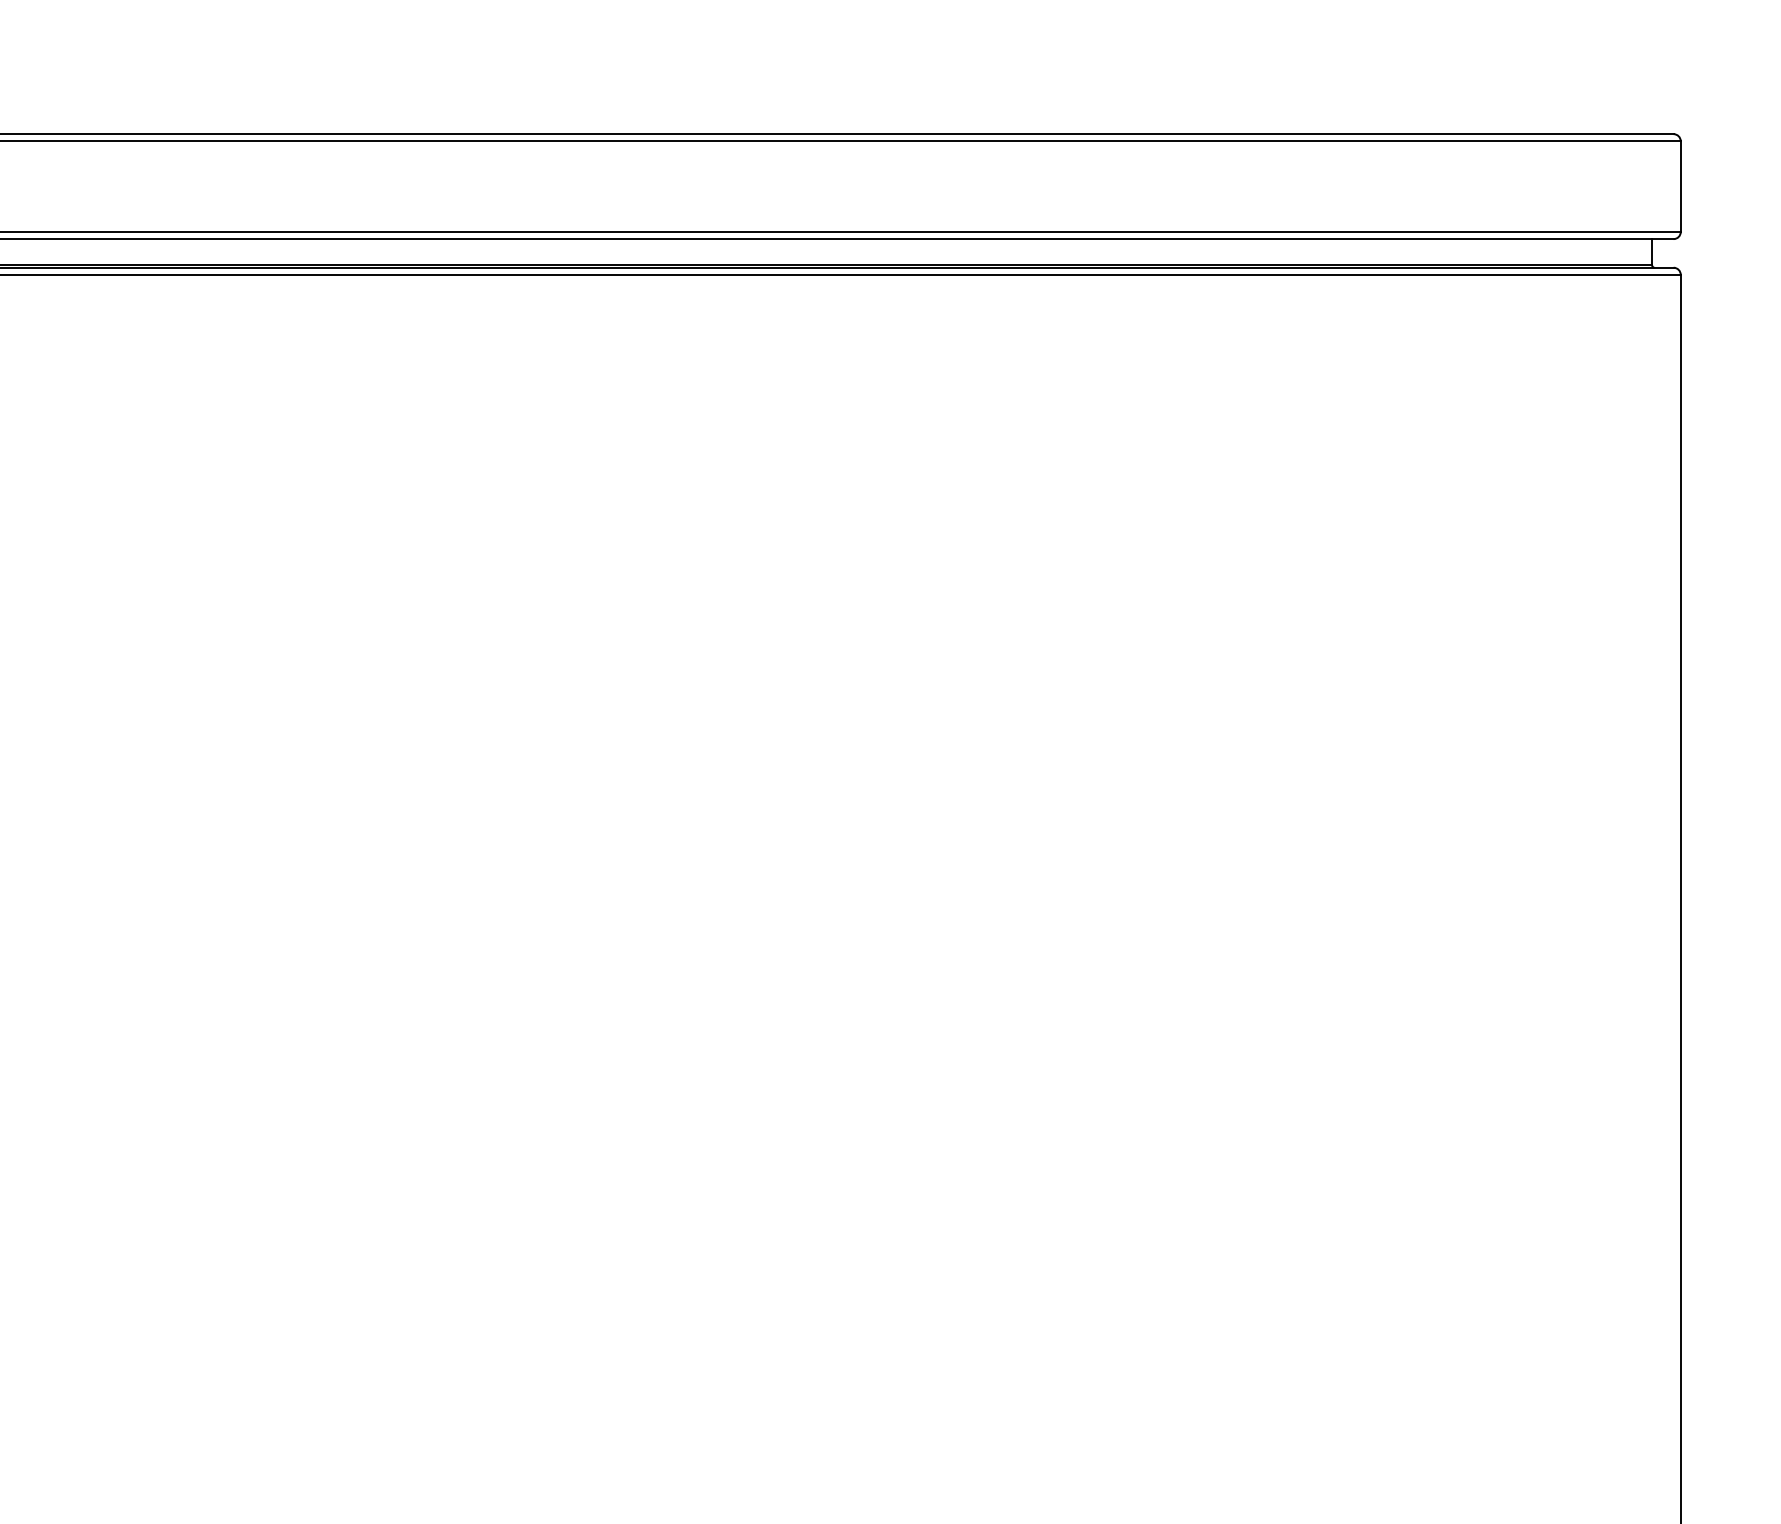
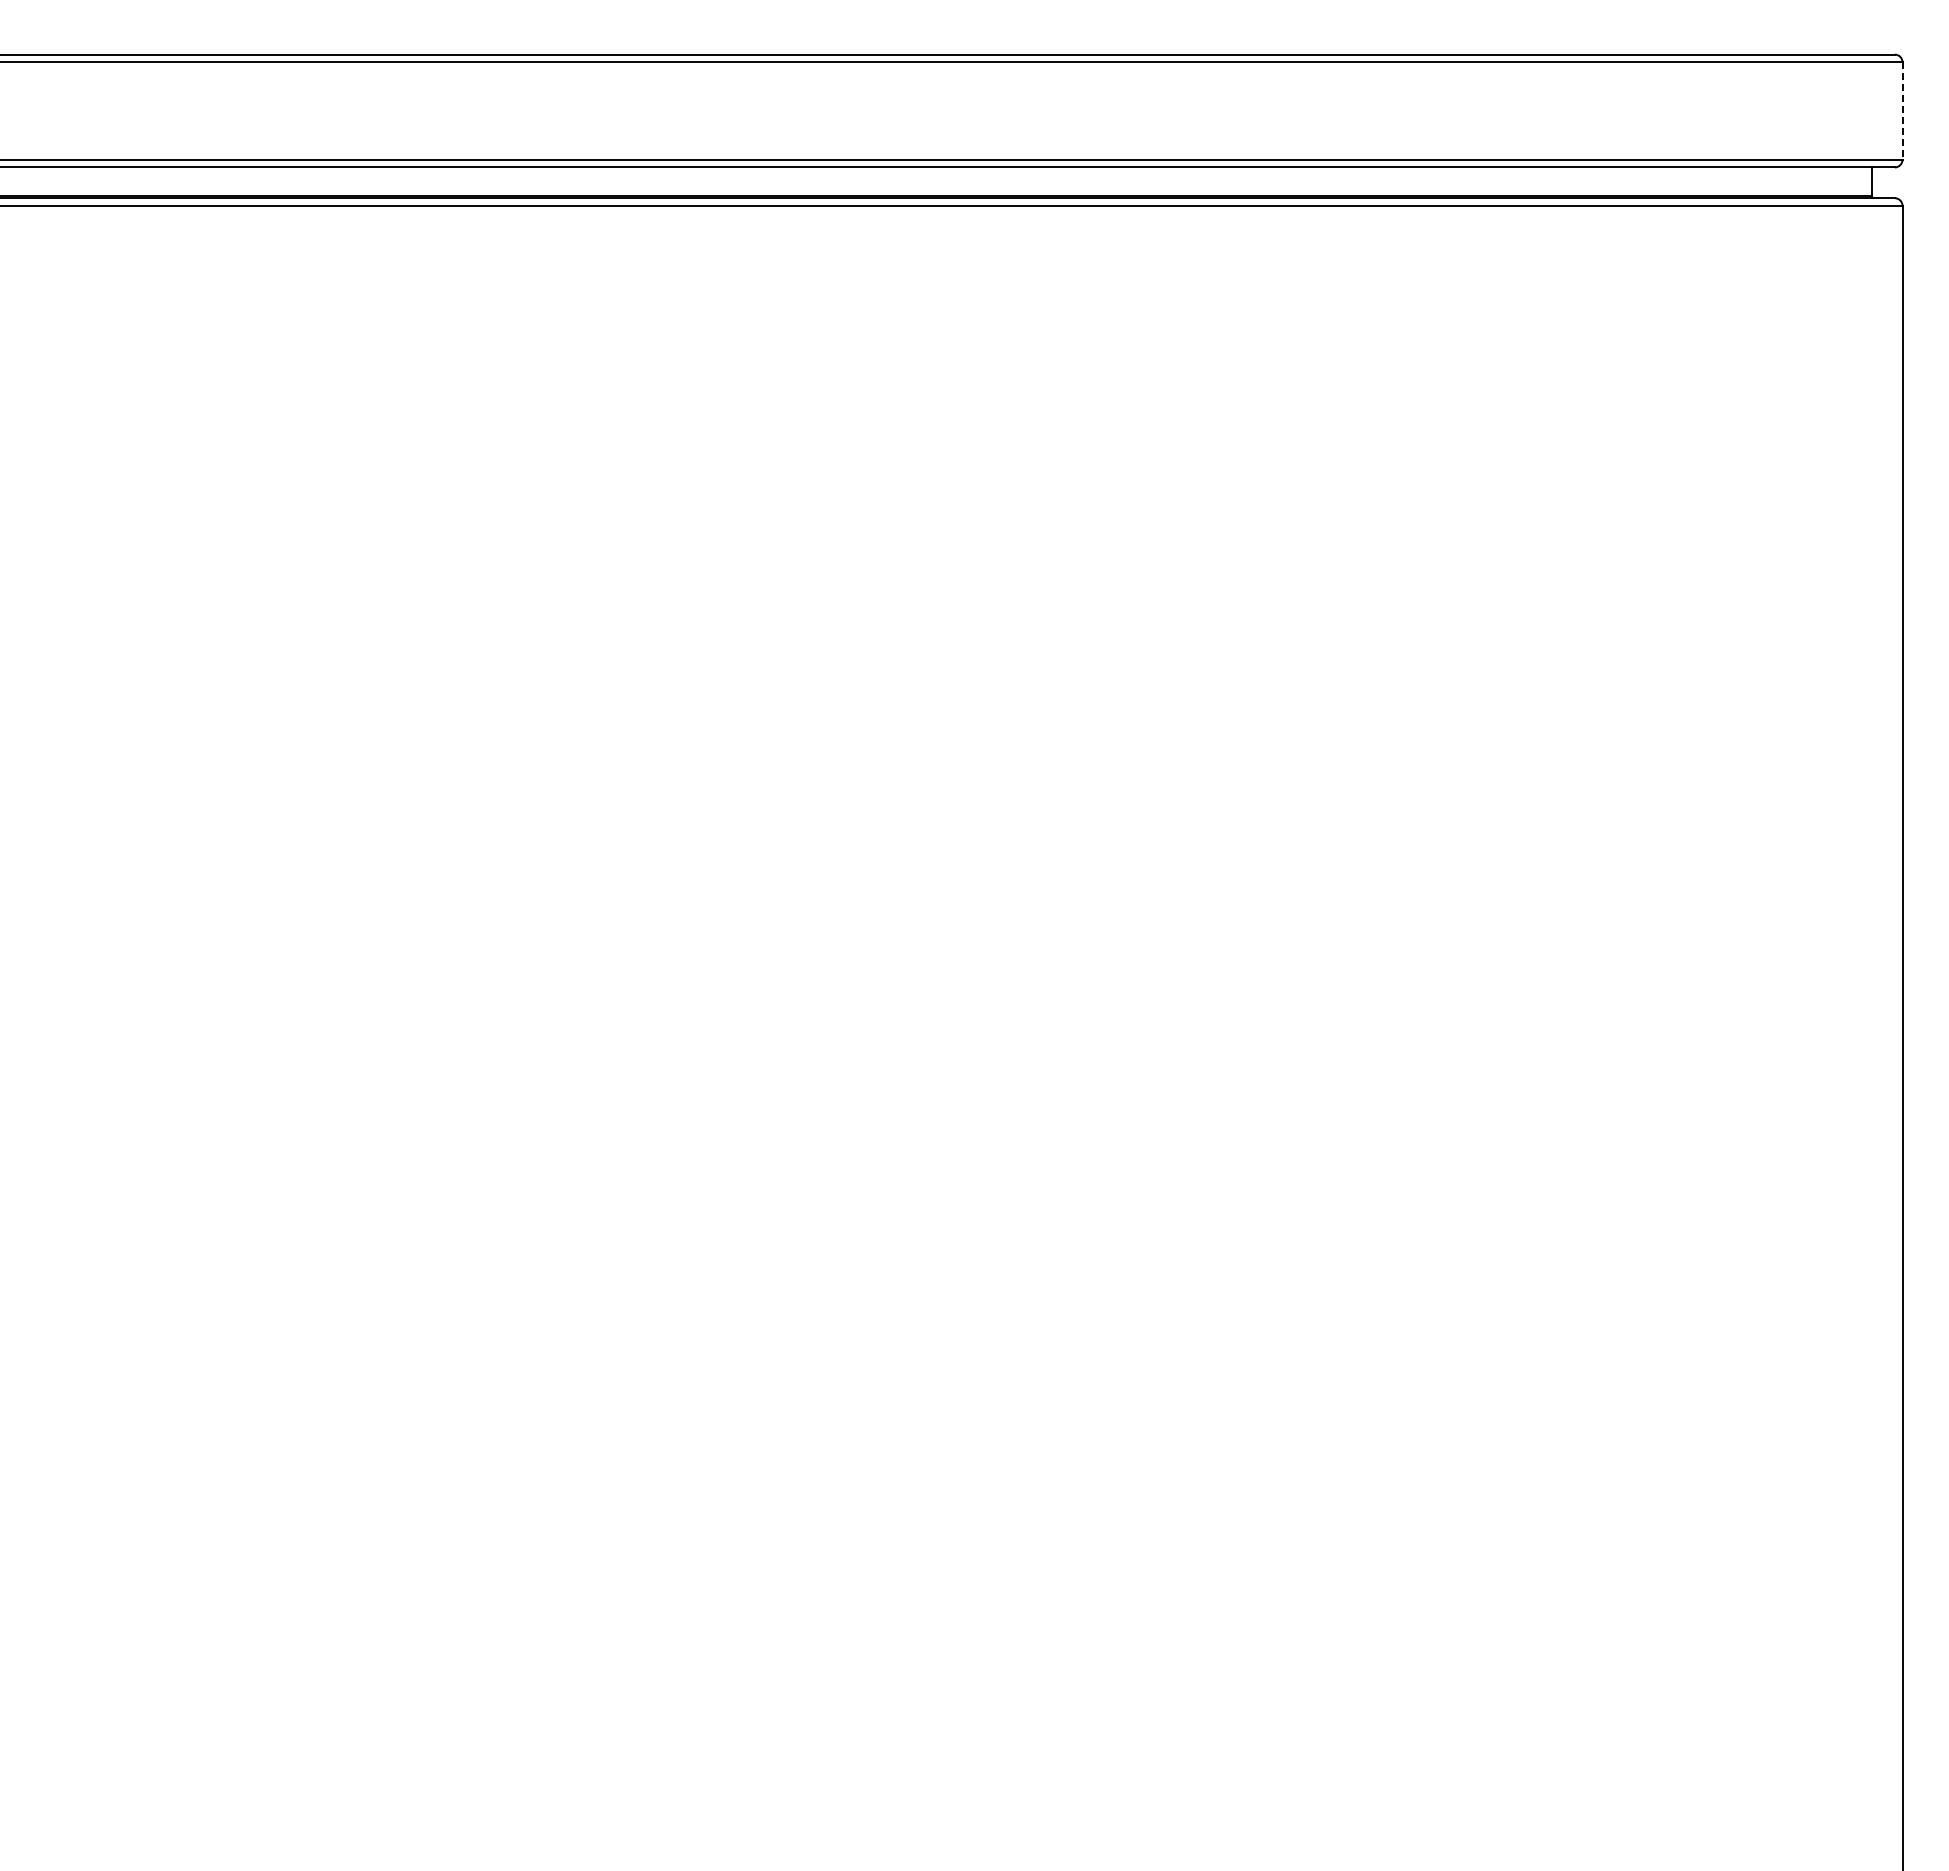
line: (1680, 187) -> (1902, 111), solid -> dashed

